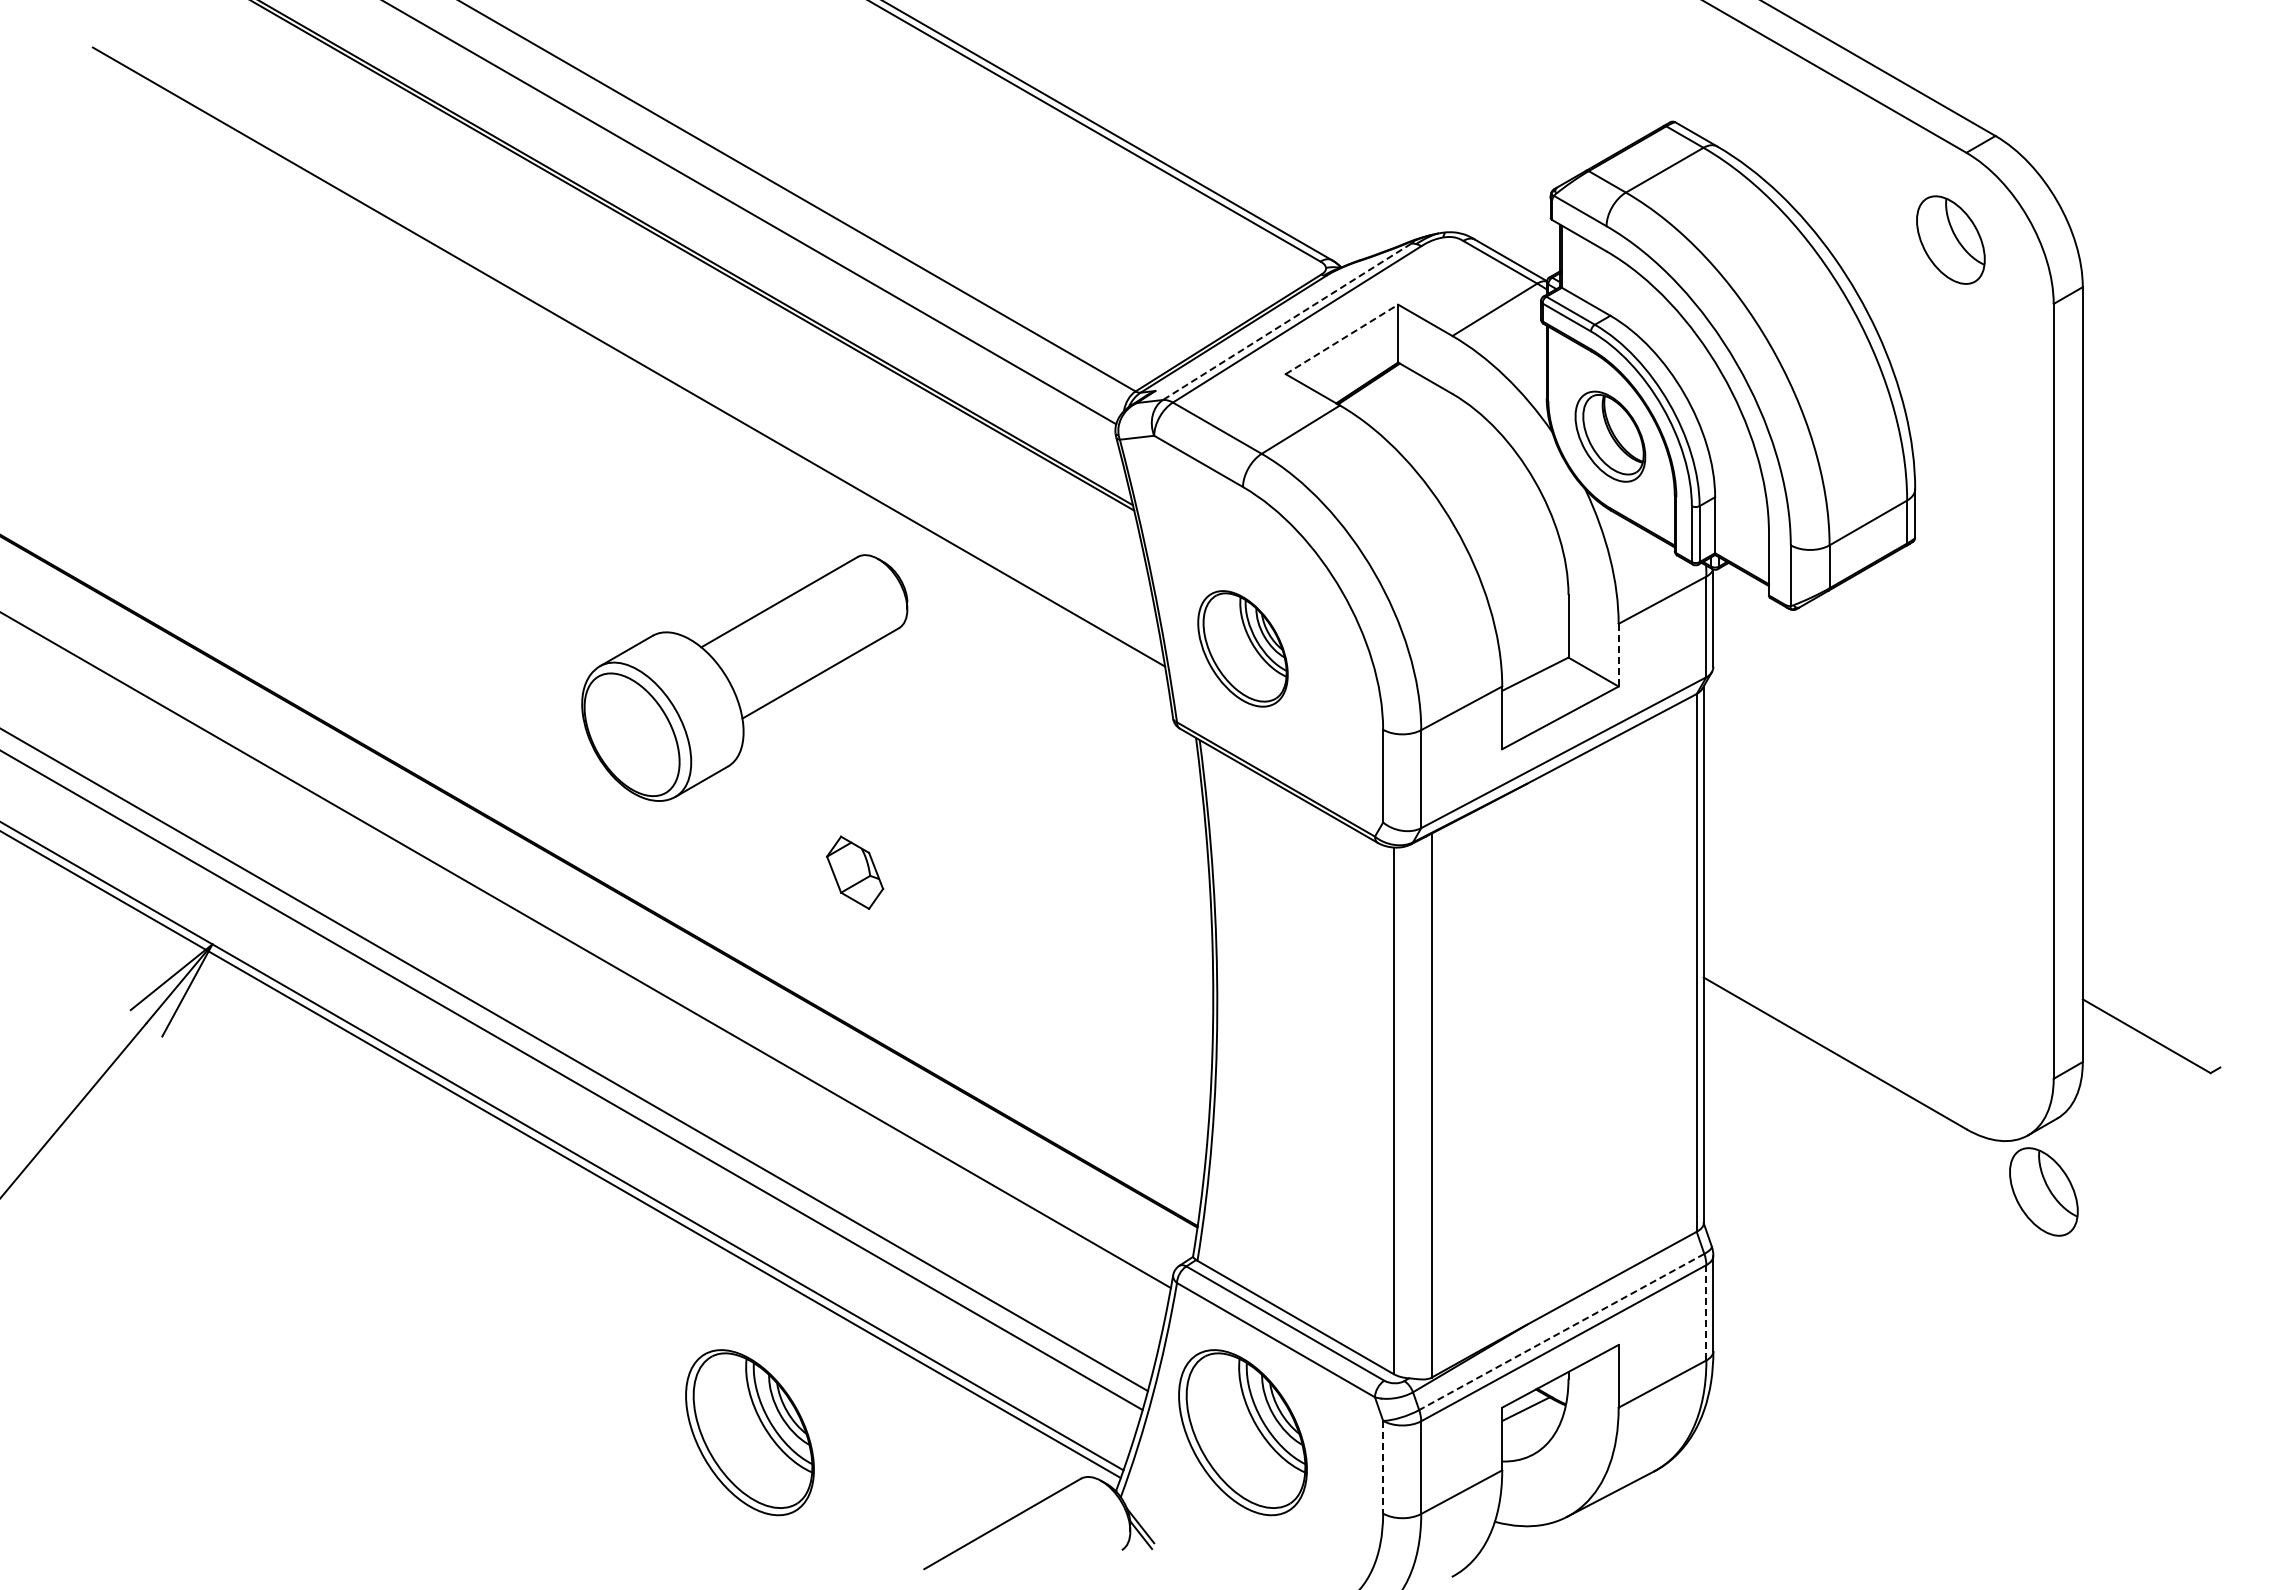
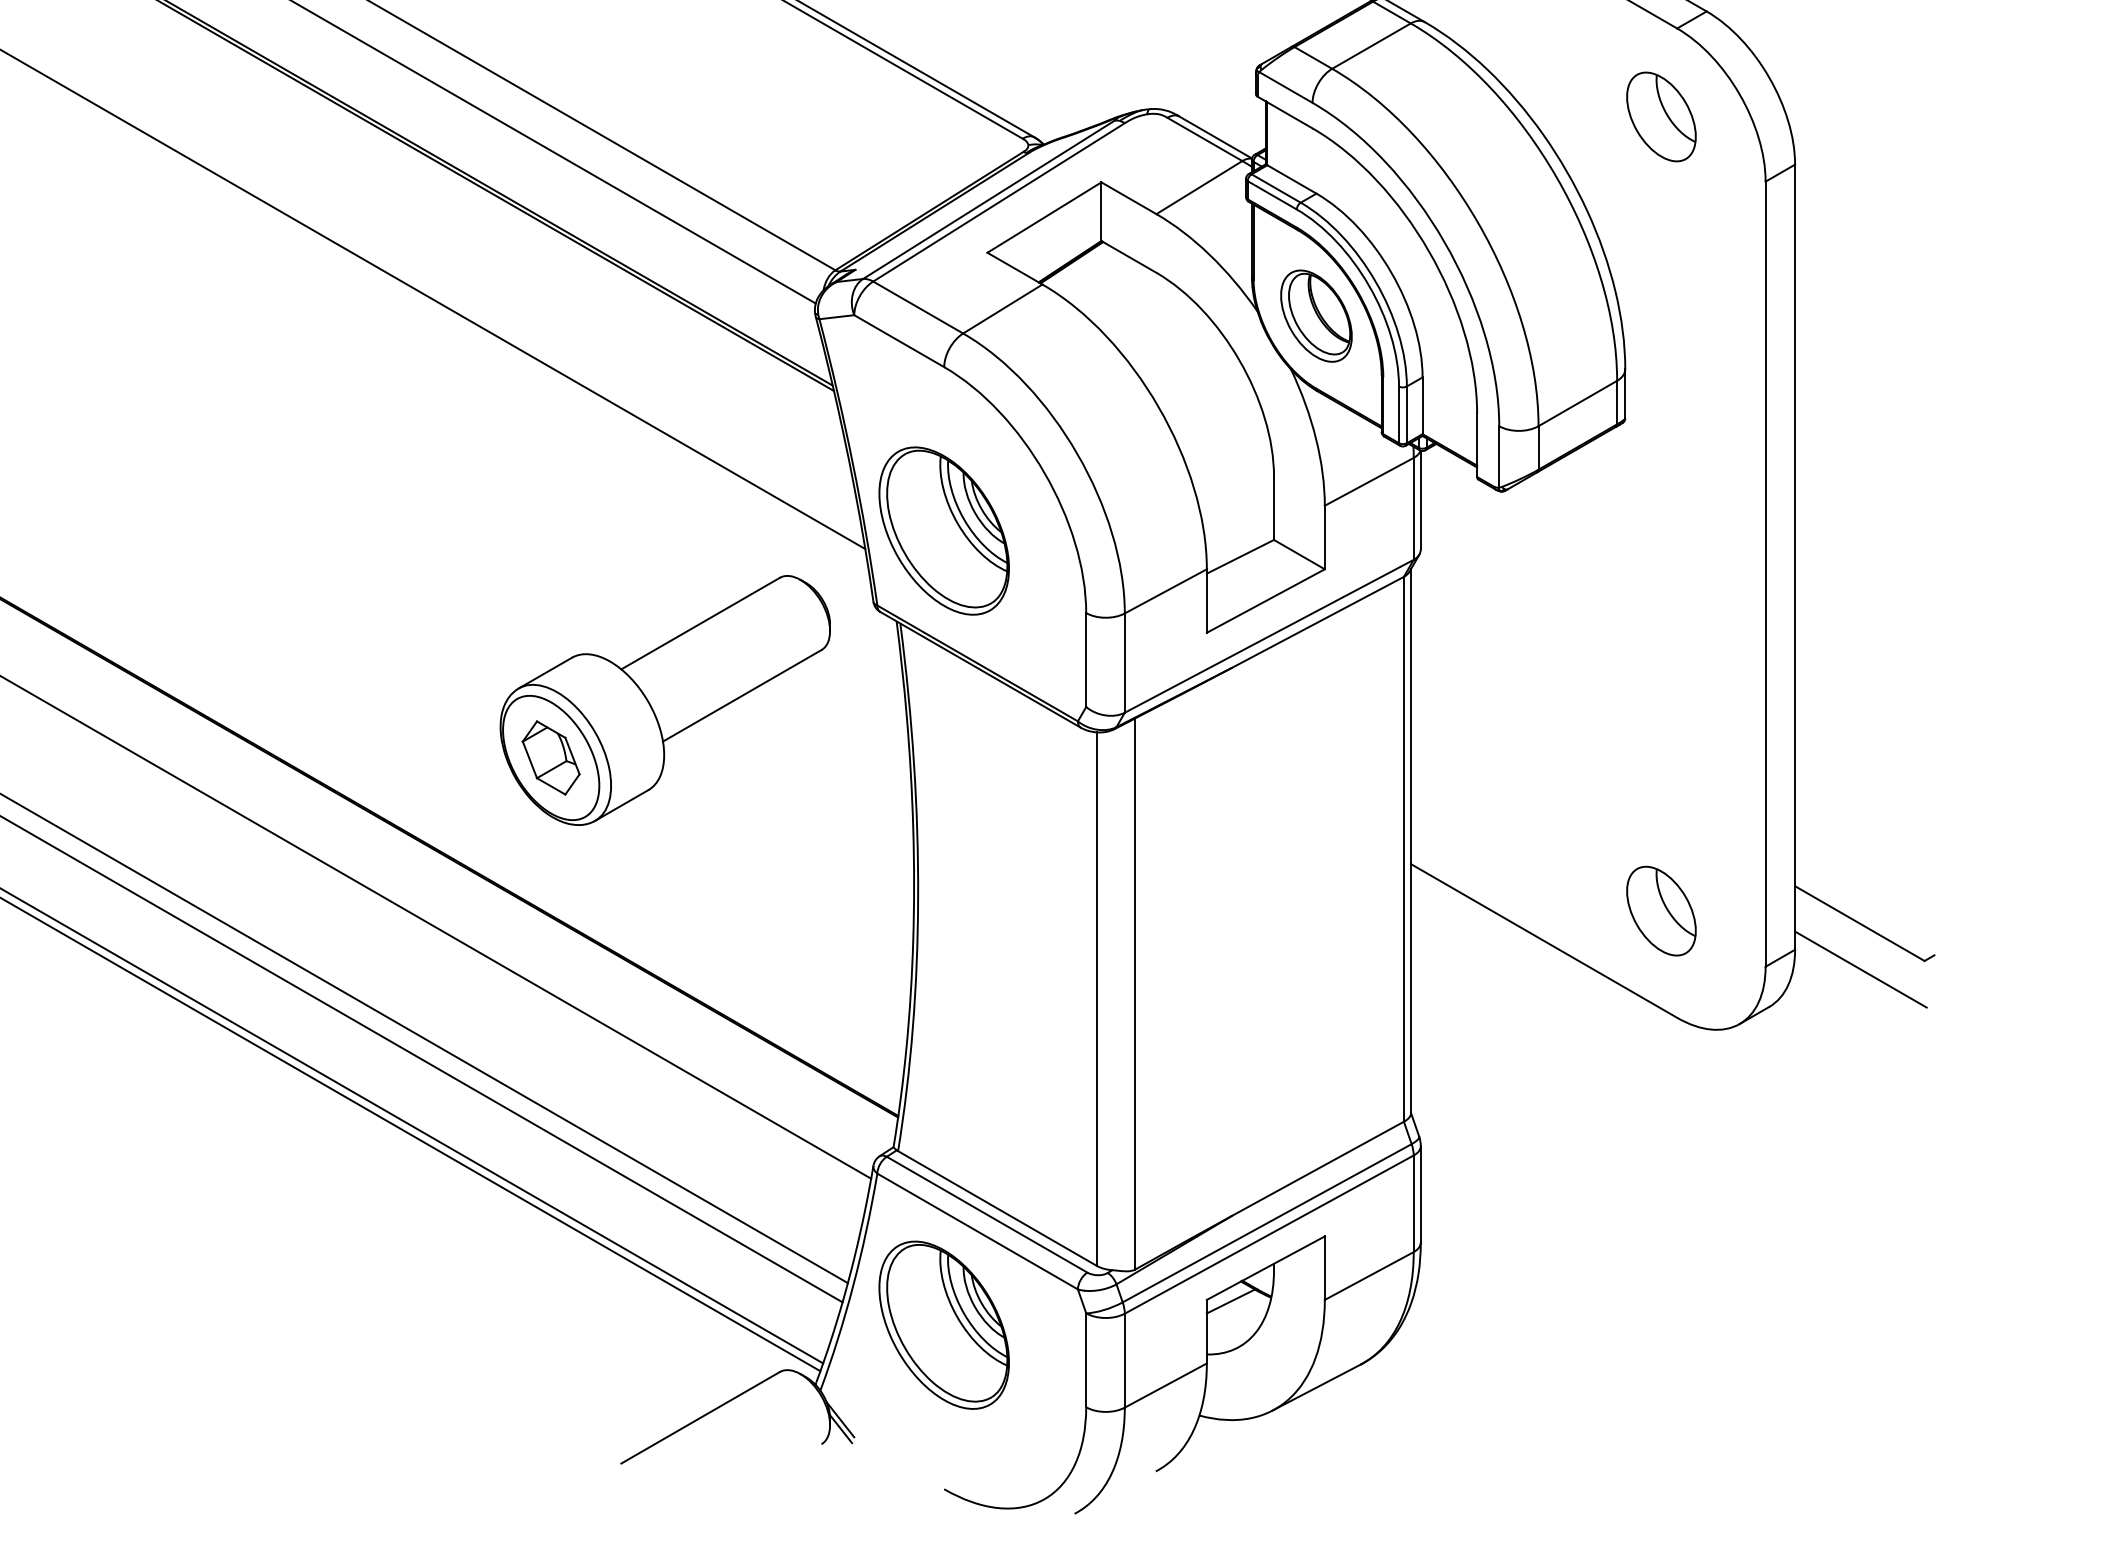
line: (1287, 321) -> (989, 199), dashed -> solid
line: (1342, 339) -> (1045, 217), dashed -> solid
part: (1242, 648) -> (943, 530), size x1.43
line: (1618, 655) -> (1324, 537), dashed -> solid
part: (744, 677) -> (665, 699), moved
line: (2147, 1081) -> (1860, 969), added
part: (2043, 1191) -> (1661, 910), moved
line: (1706, 1312) -> (1413, 1203), dashed -> solid
line: (1561, 1332) -> (1266, 1223), dashed -> solid
part: (749, 1432) -> (444, 1325), removed
line: (1383, 1467) -> (1086, 1360), dashed -> solid

